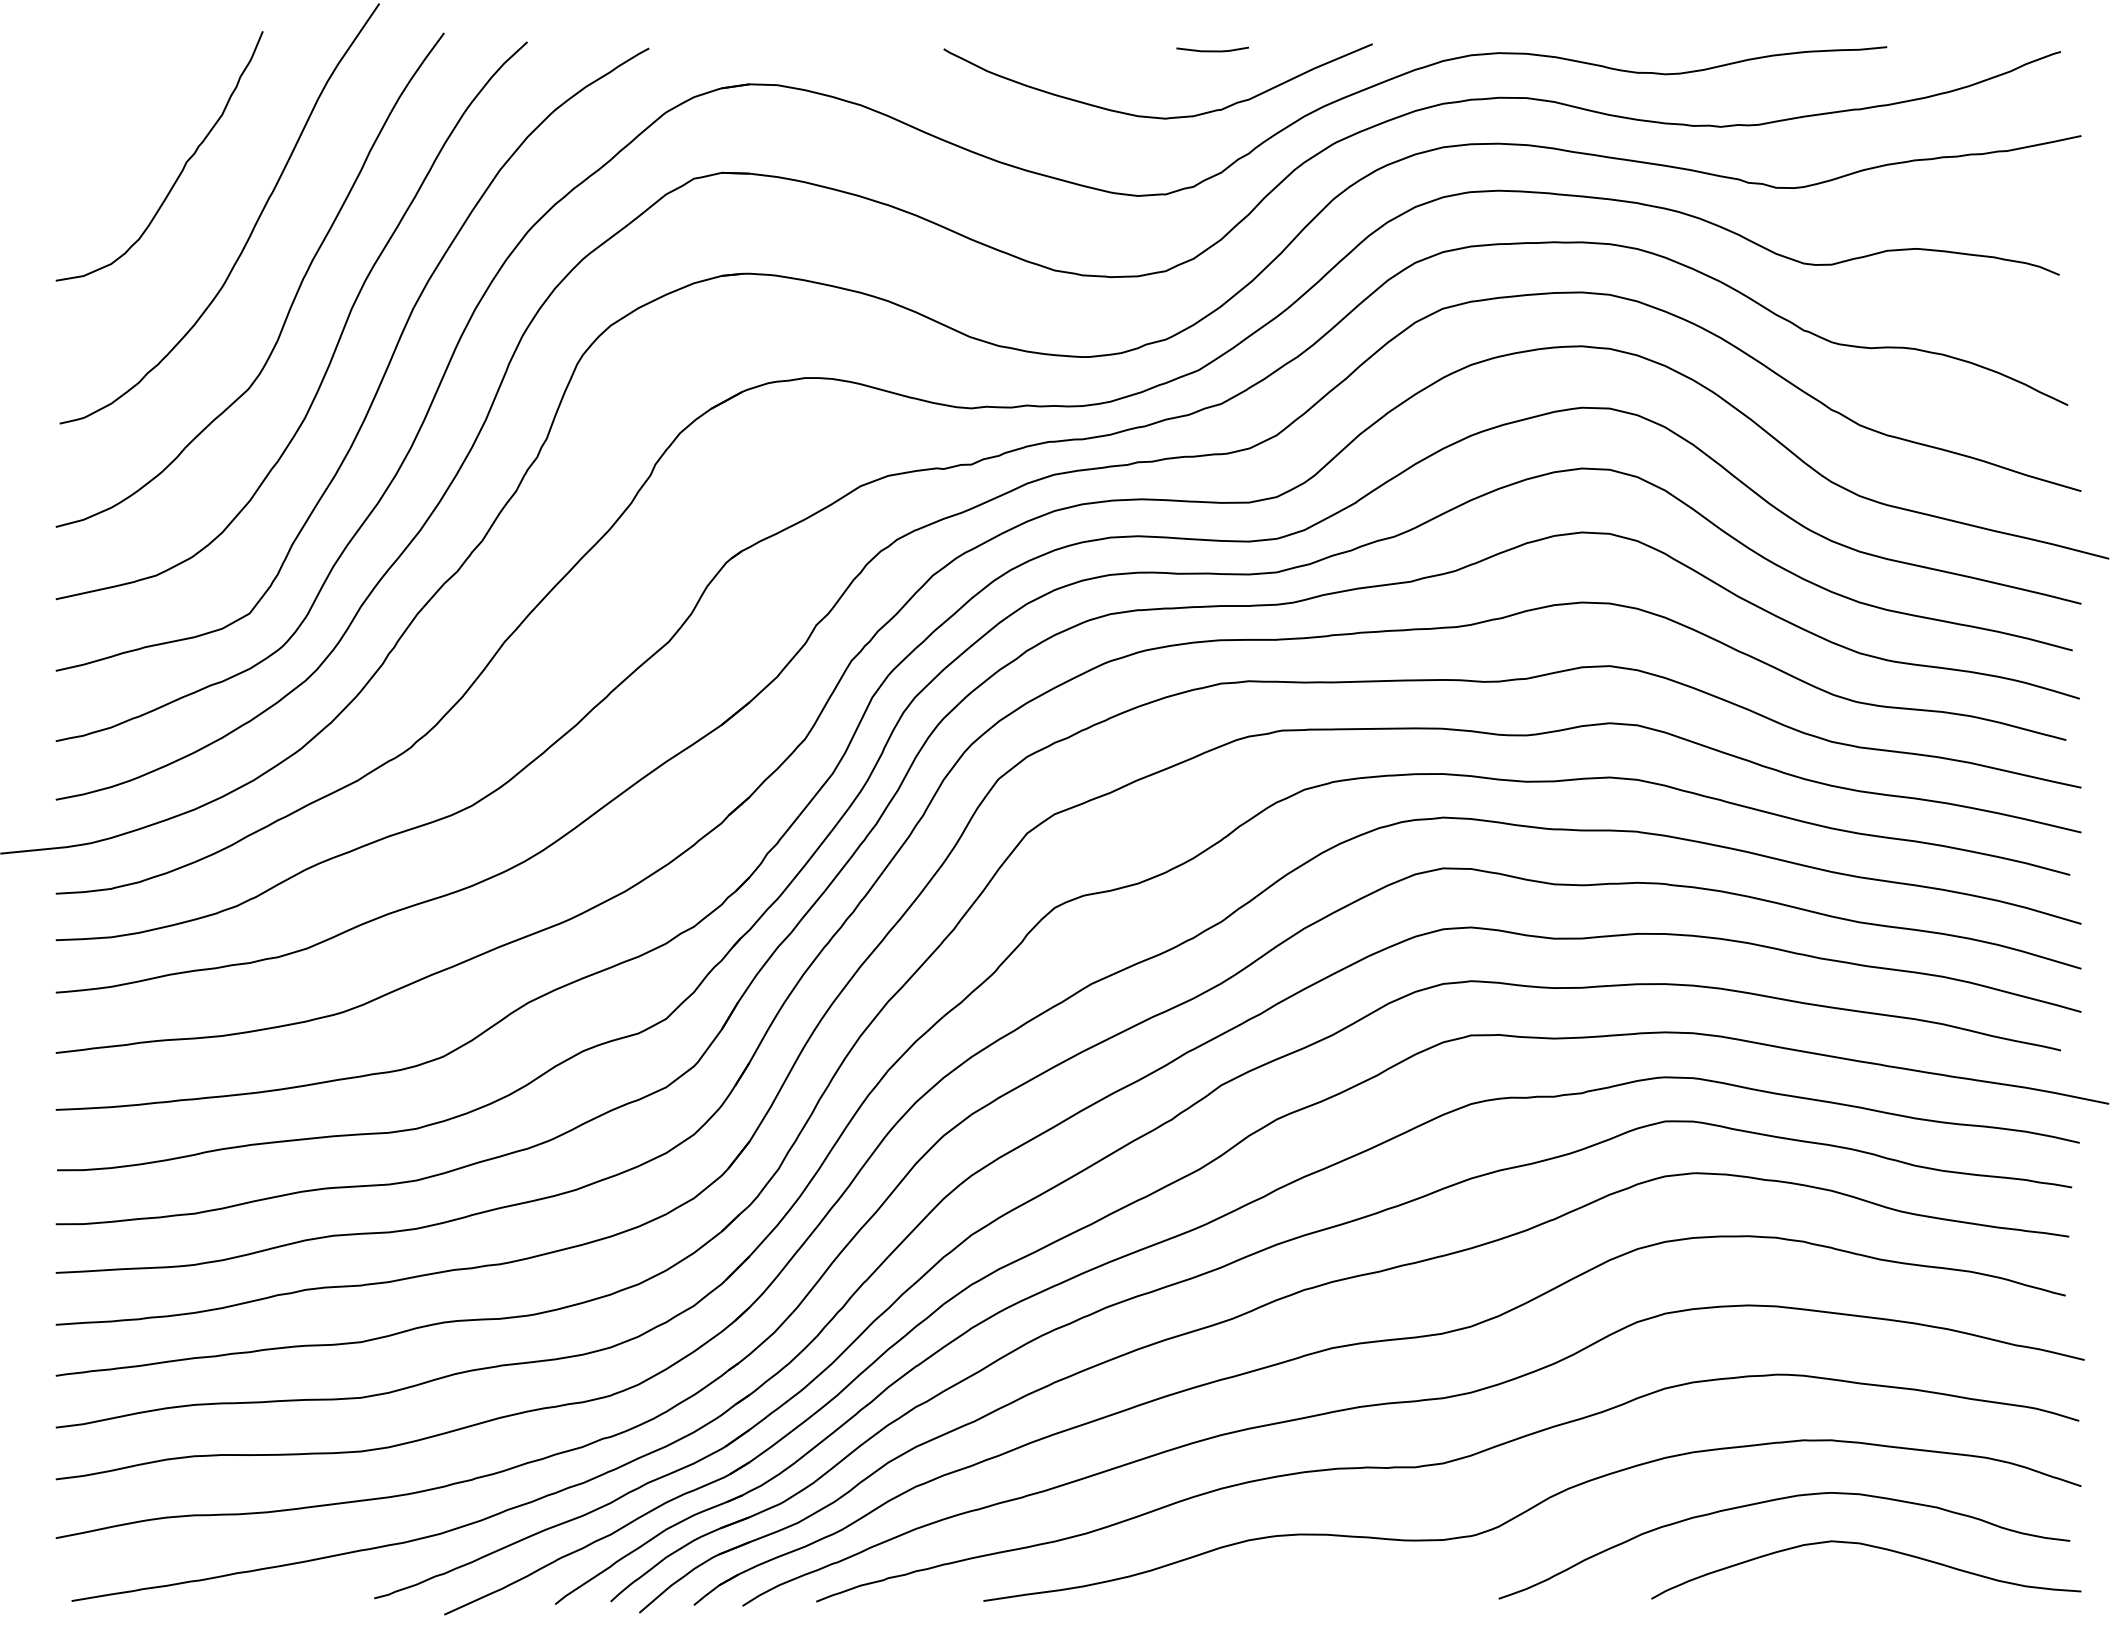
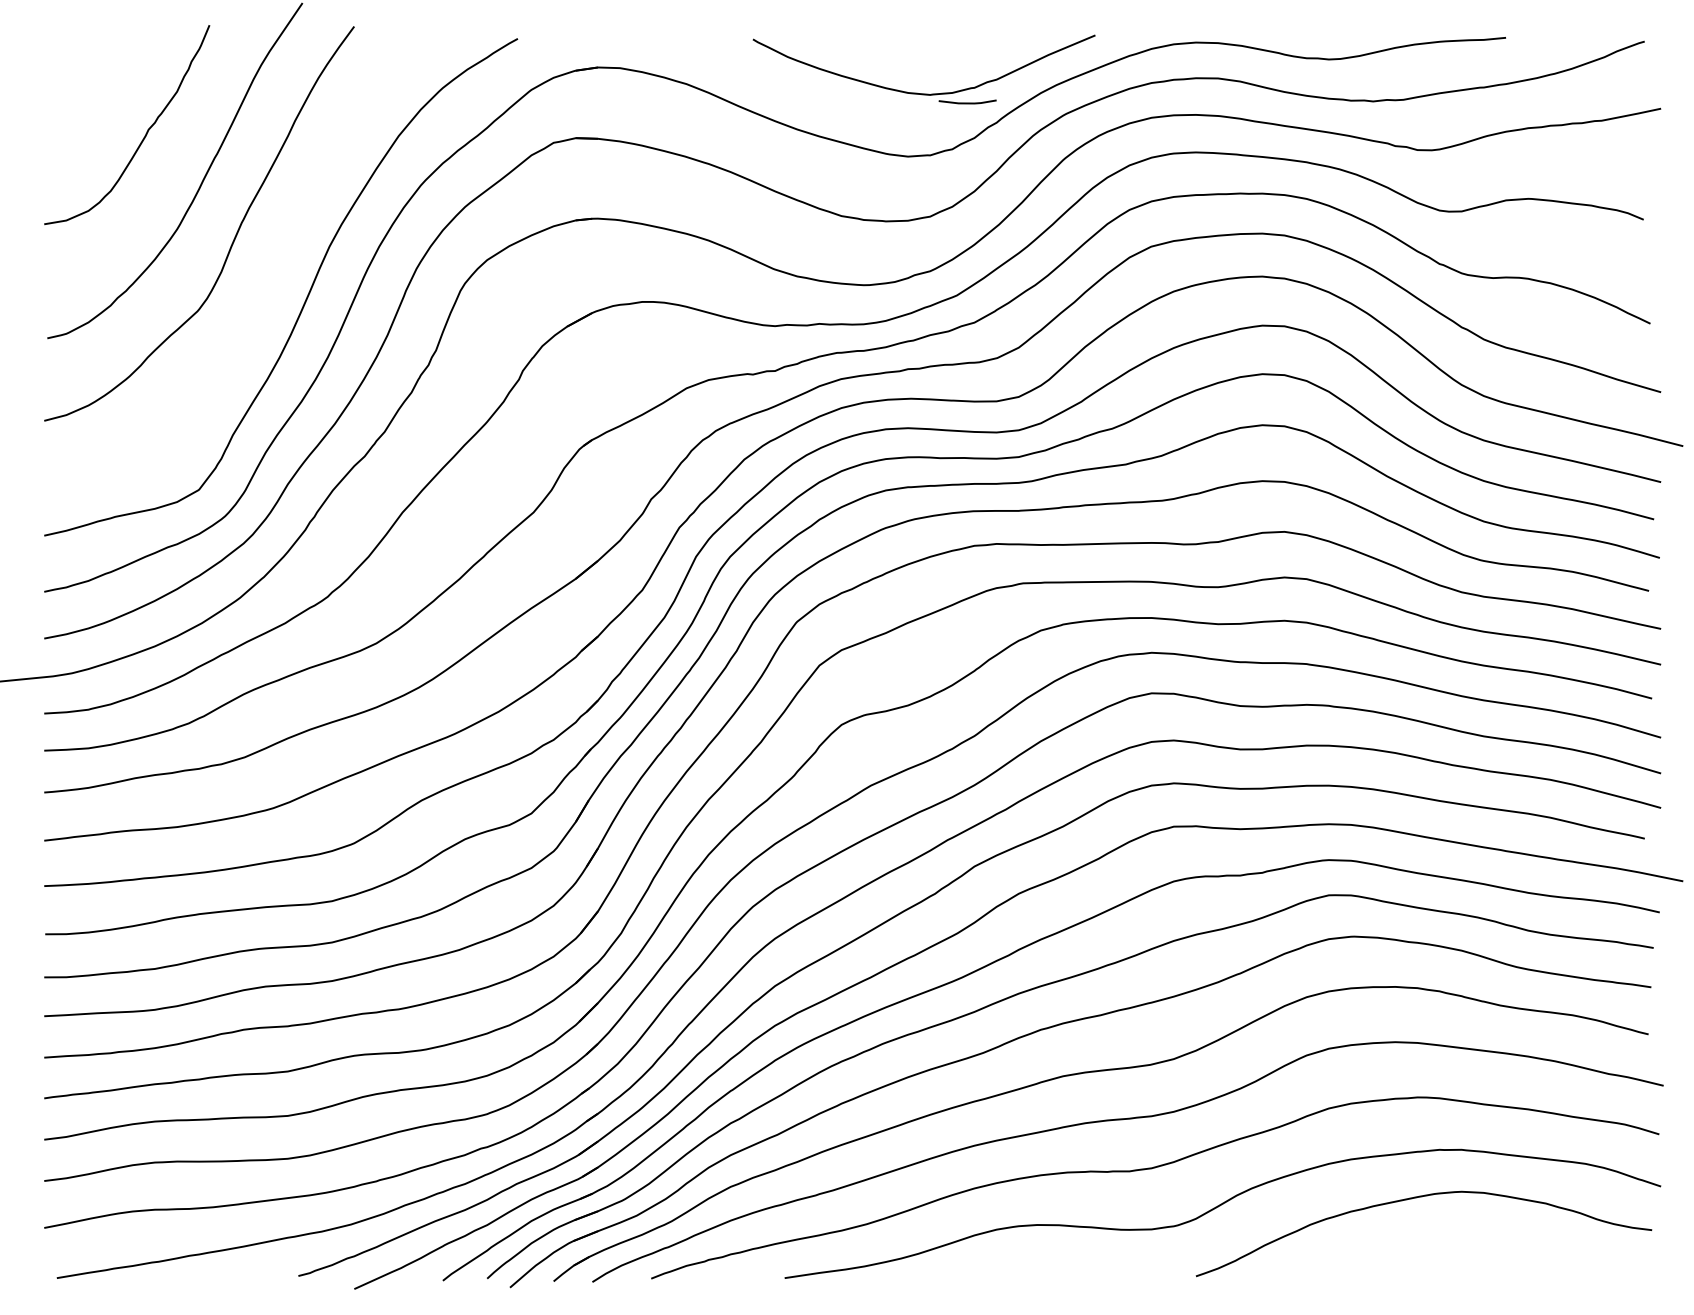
line: (1212, 50) -> (967, 102), moved
curve: (337, 341) -> (269, 272), removed
curve: (1872, 1547) -> (1494, 1235), removed

